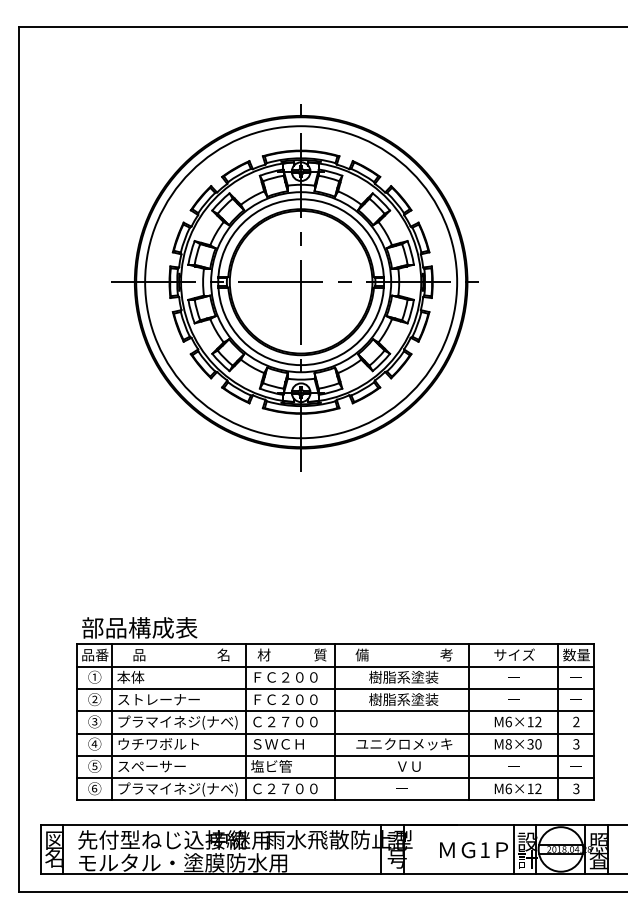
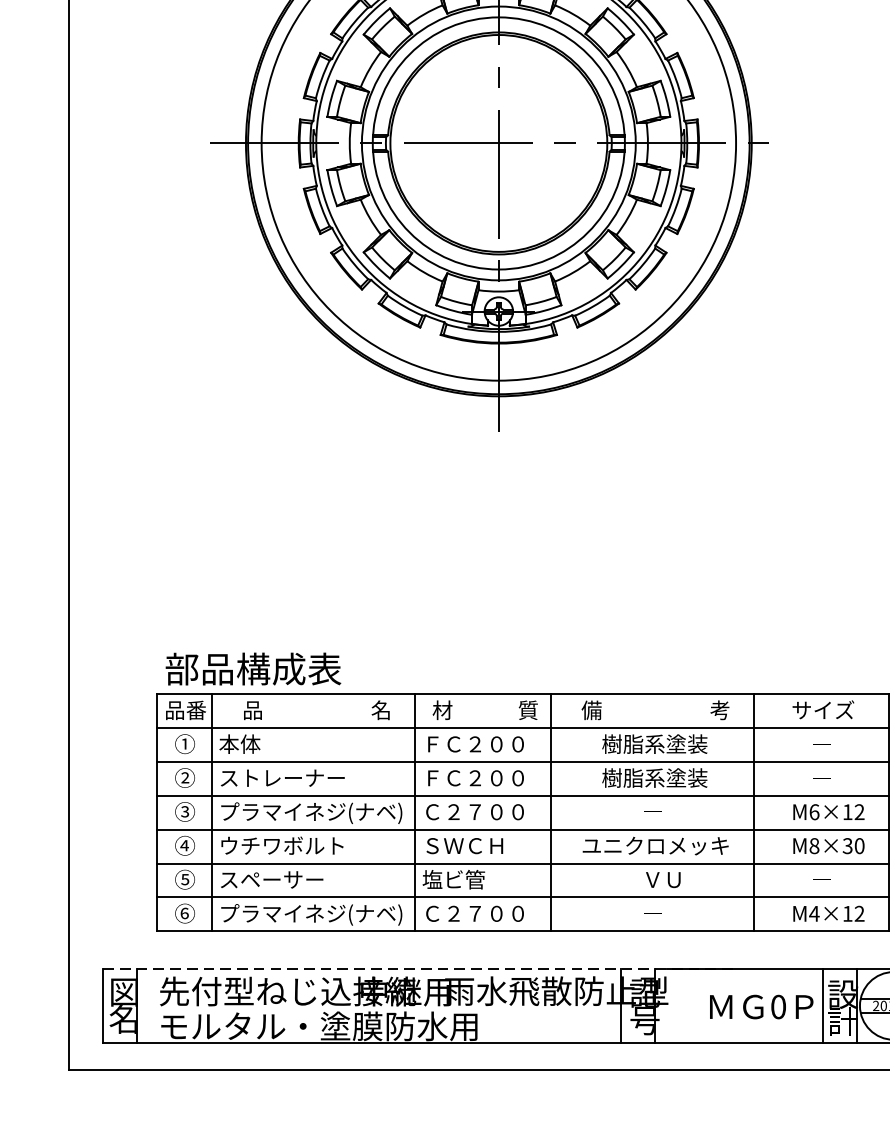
text: (508, 788) -> (814, 913), M6×12 -> M4×12
line: (249, 824) -> (420, 967), solid -> dashed
text: (484, 850) -> (777, 1007), 1 -> 0

